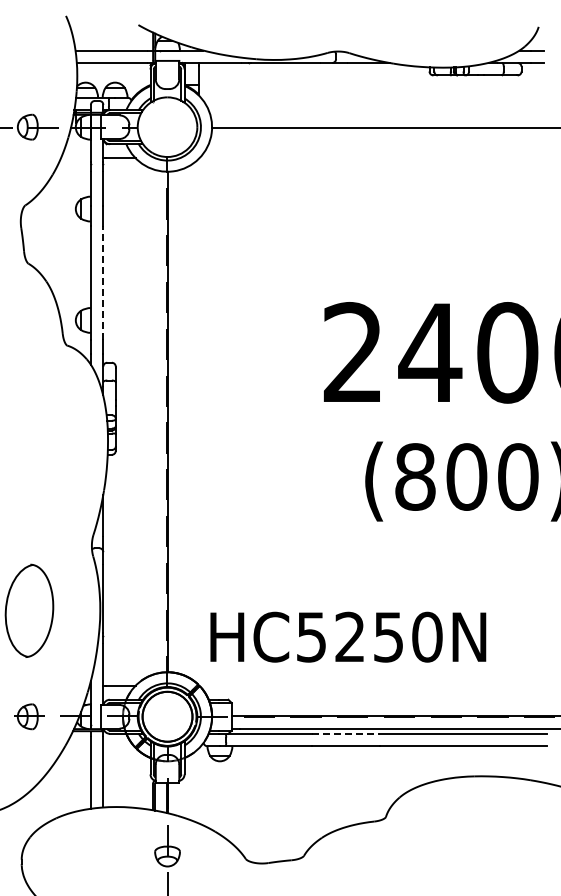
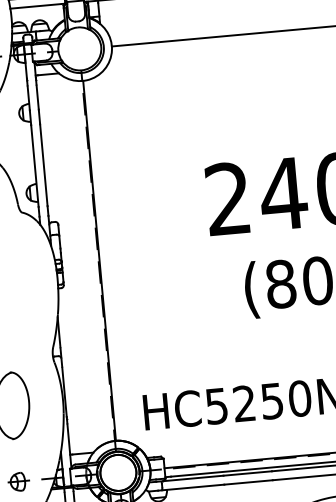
line: (103, 283) -> (43, 165), dashed -> solid
line: (345, 733) -> (247, 473), dashed -> solid

